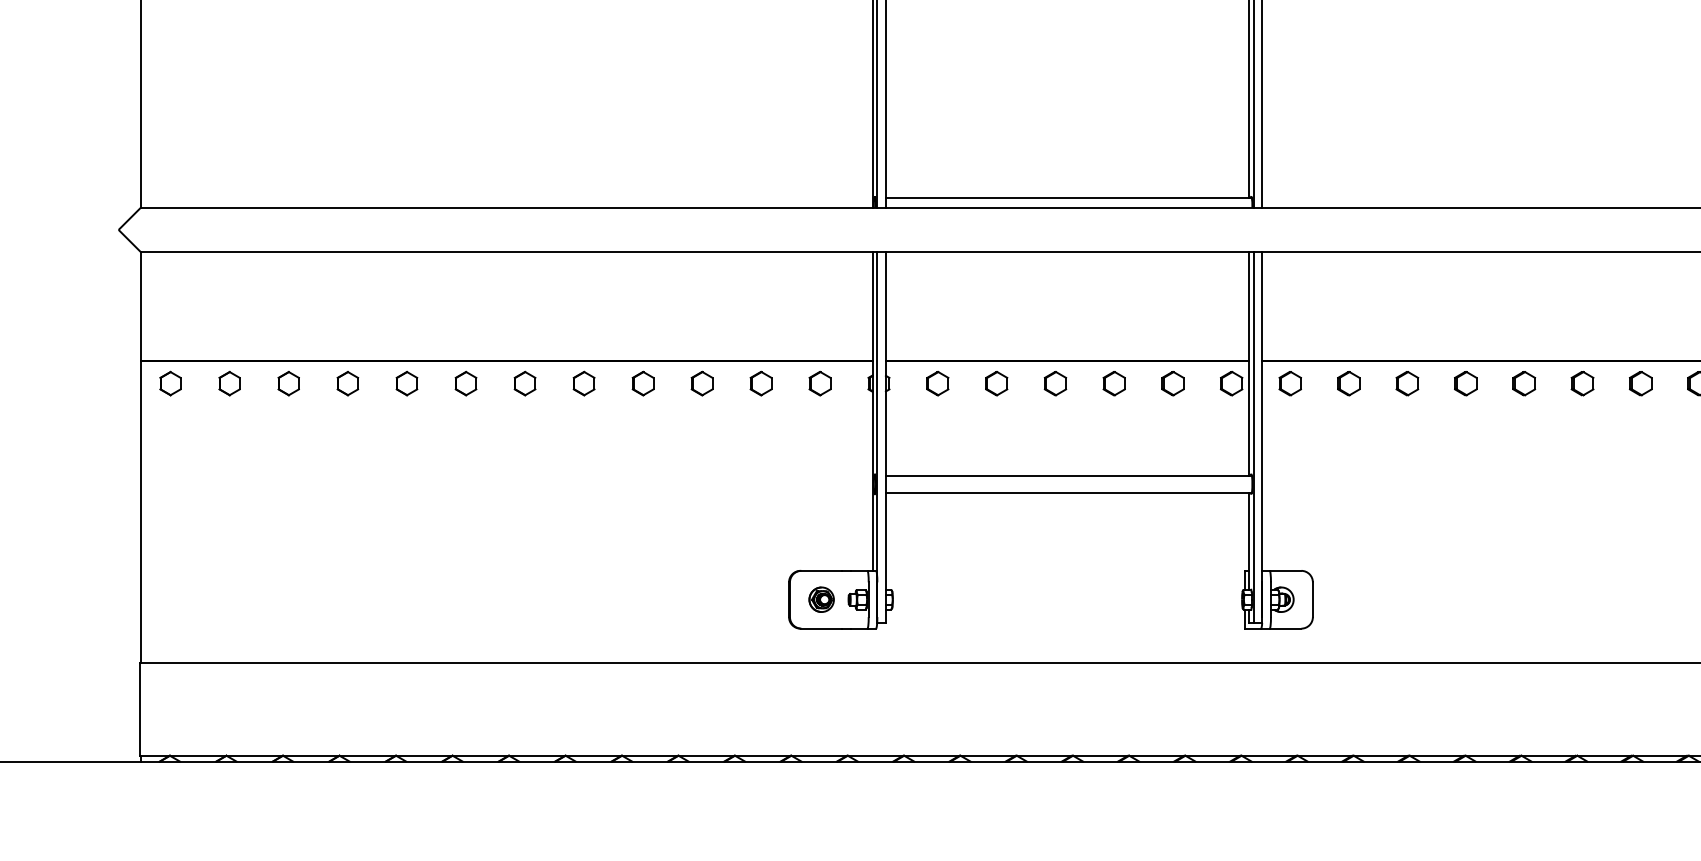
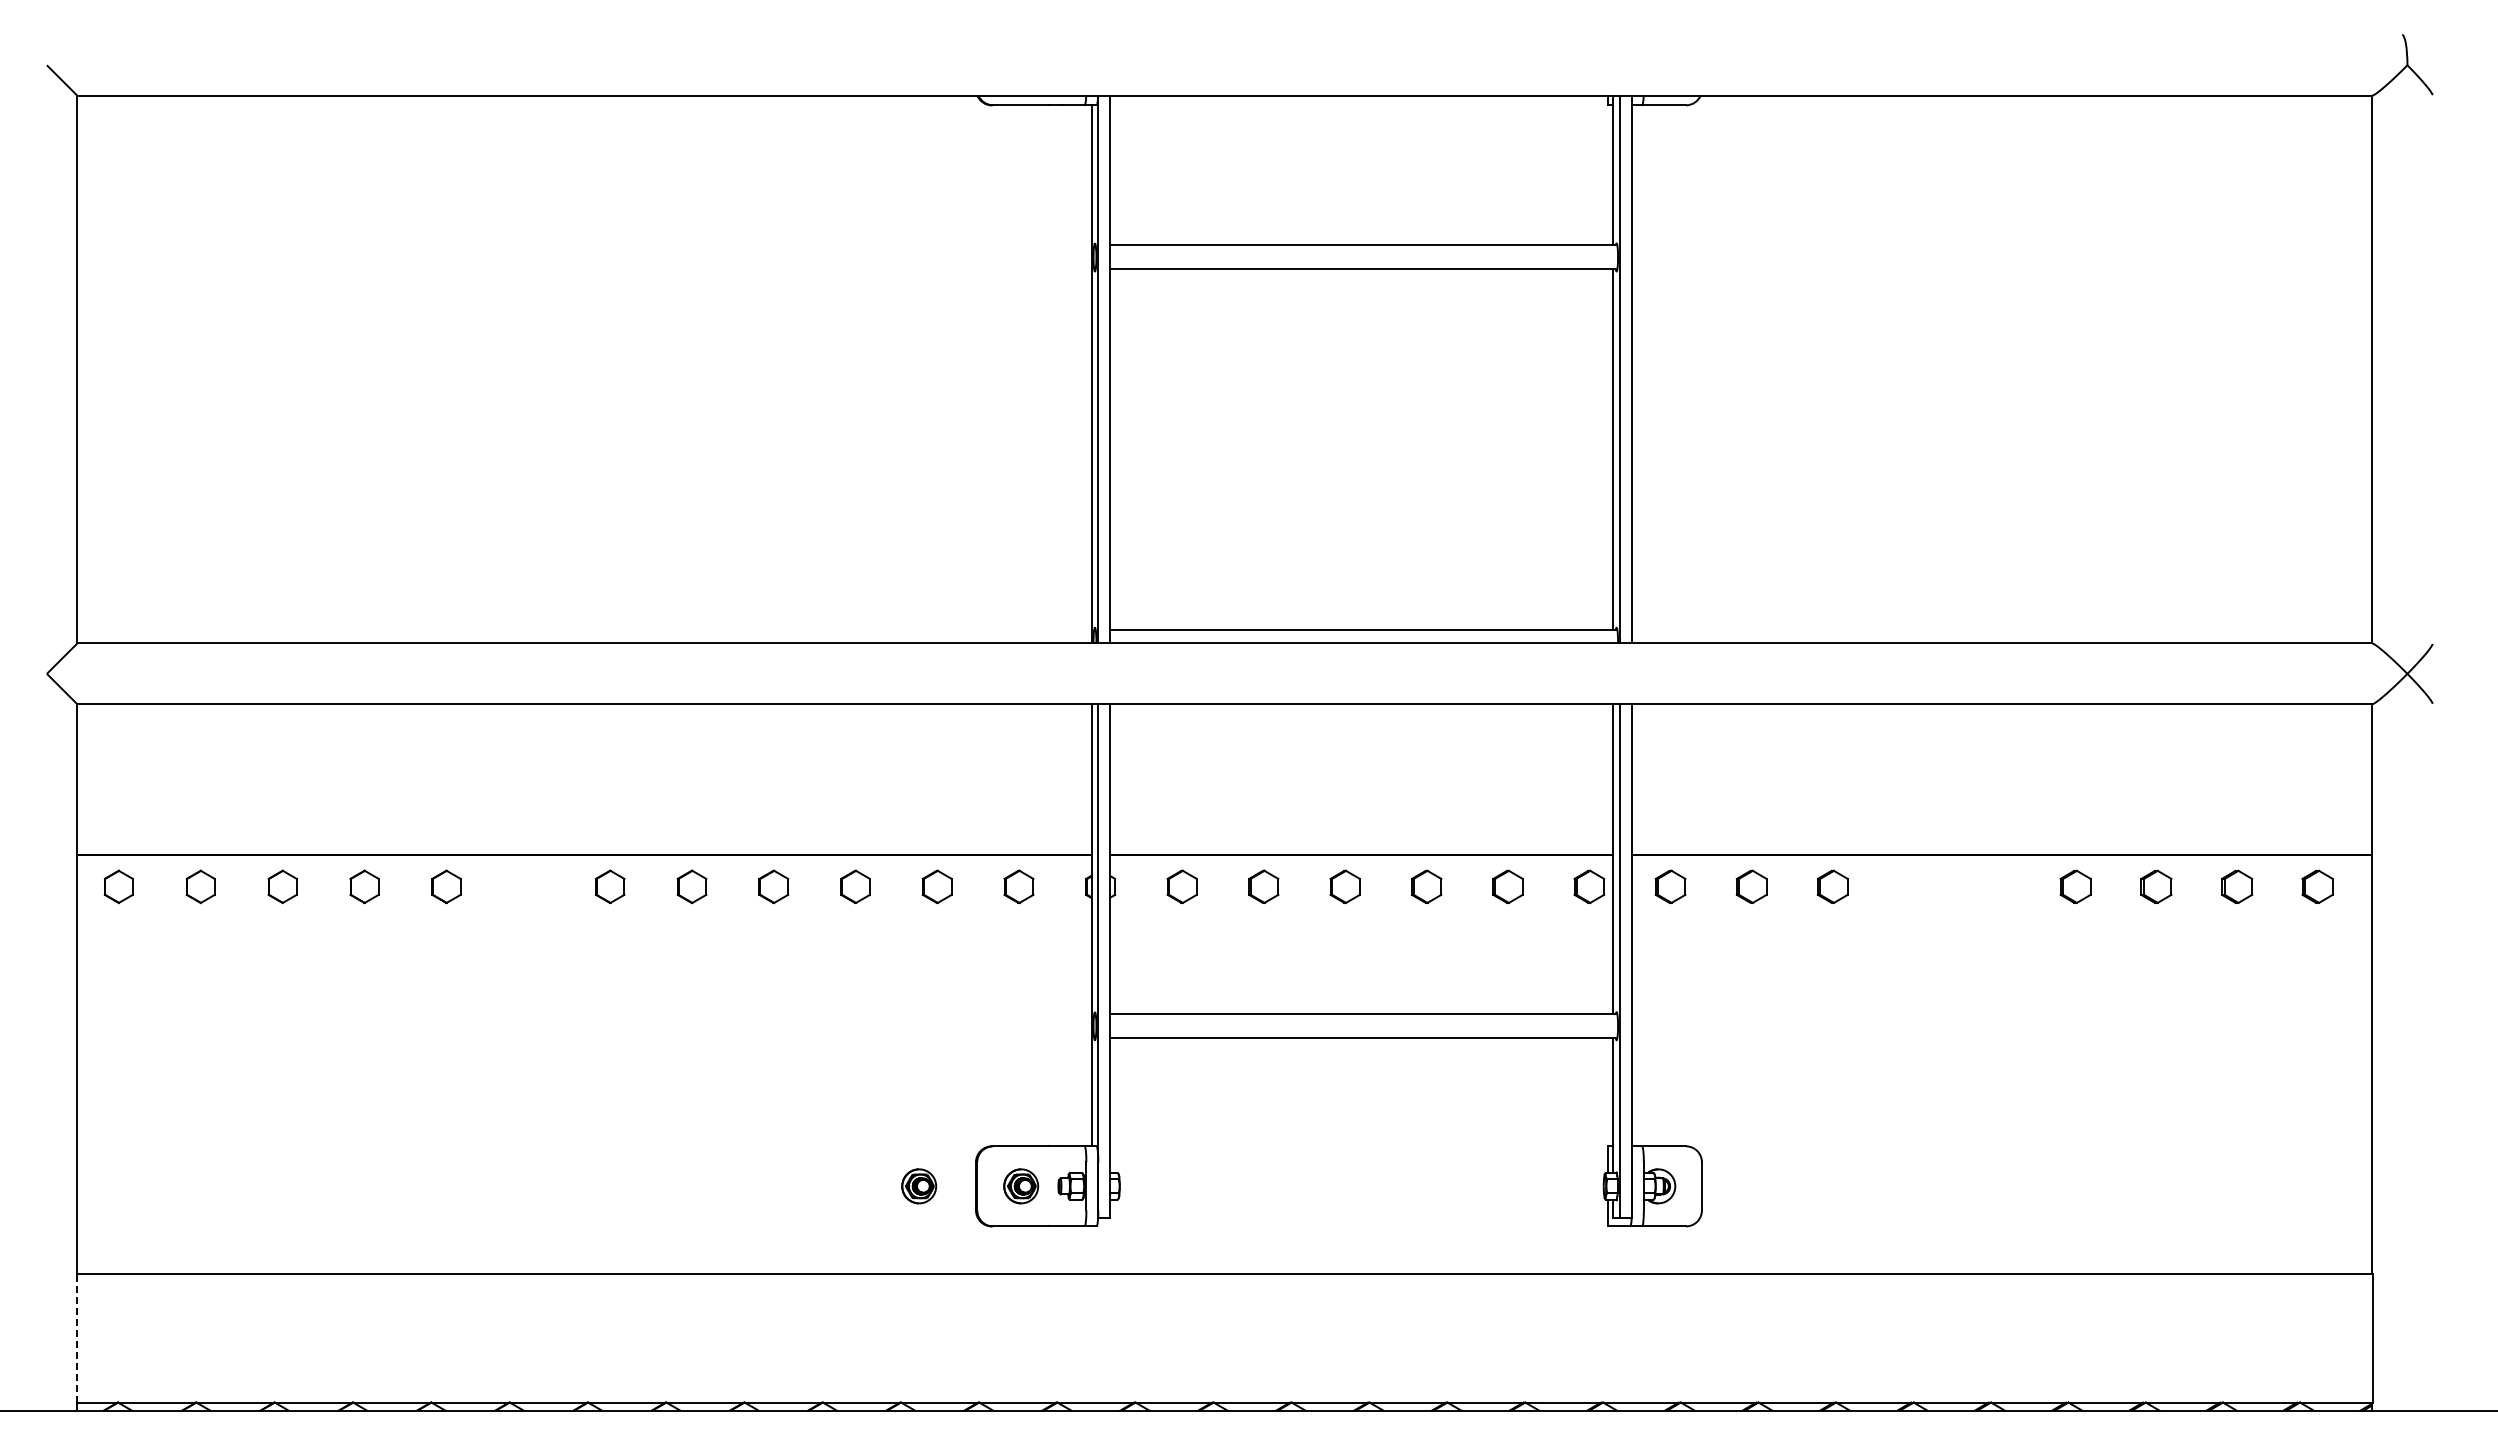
part: (466, 383) -> (528, 886), removed
part: (1465, 383) -> (1913, 886), removed
part: (1524, 383) -> (1994, 886), removed
part: (748, 599) -> (919, 1186), added
line: (140, 709) -> (77, 1338), solid -> dashed

